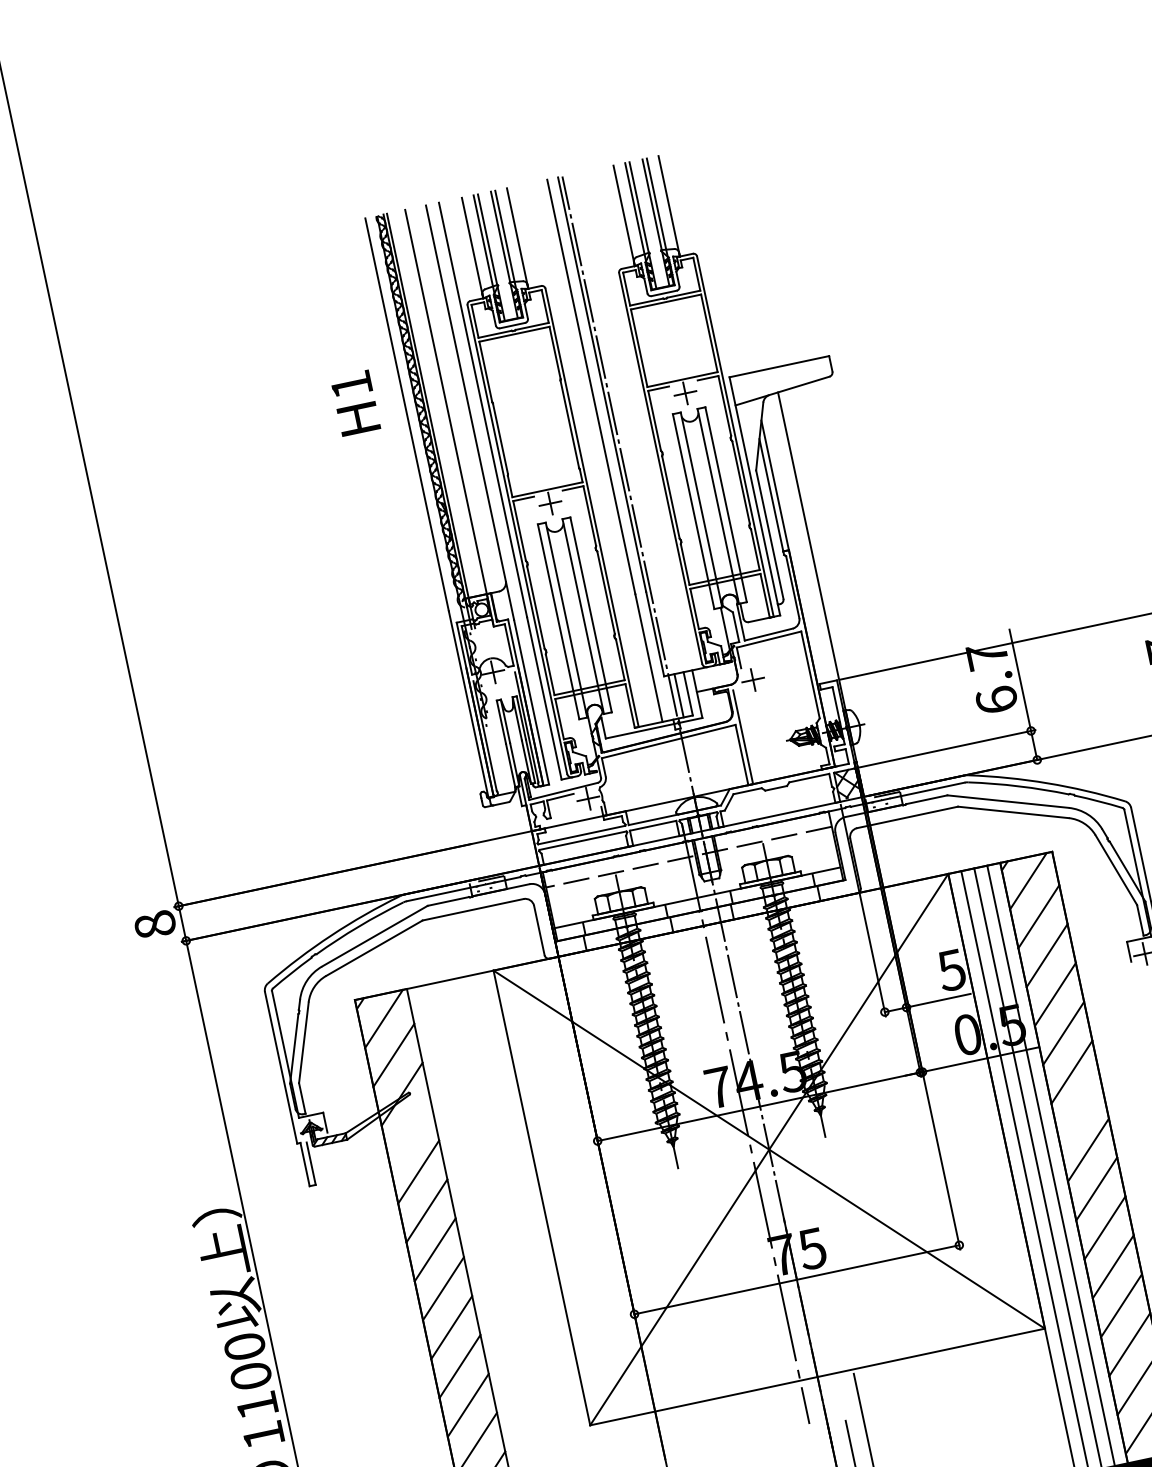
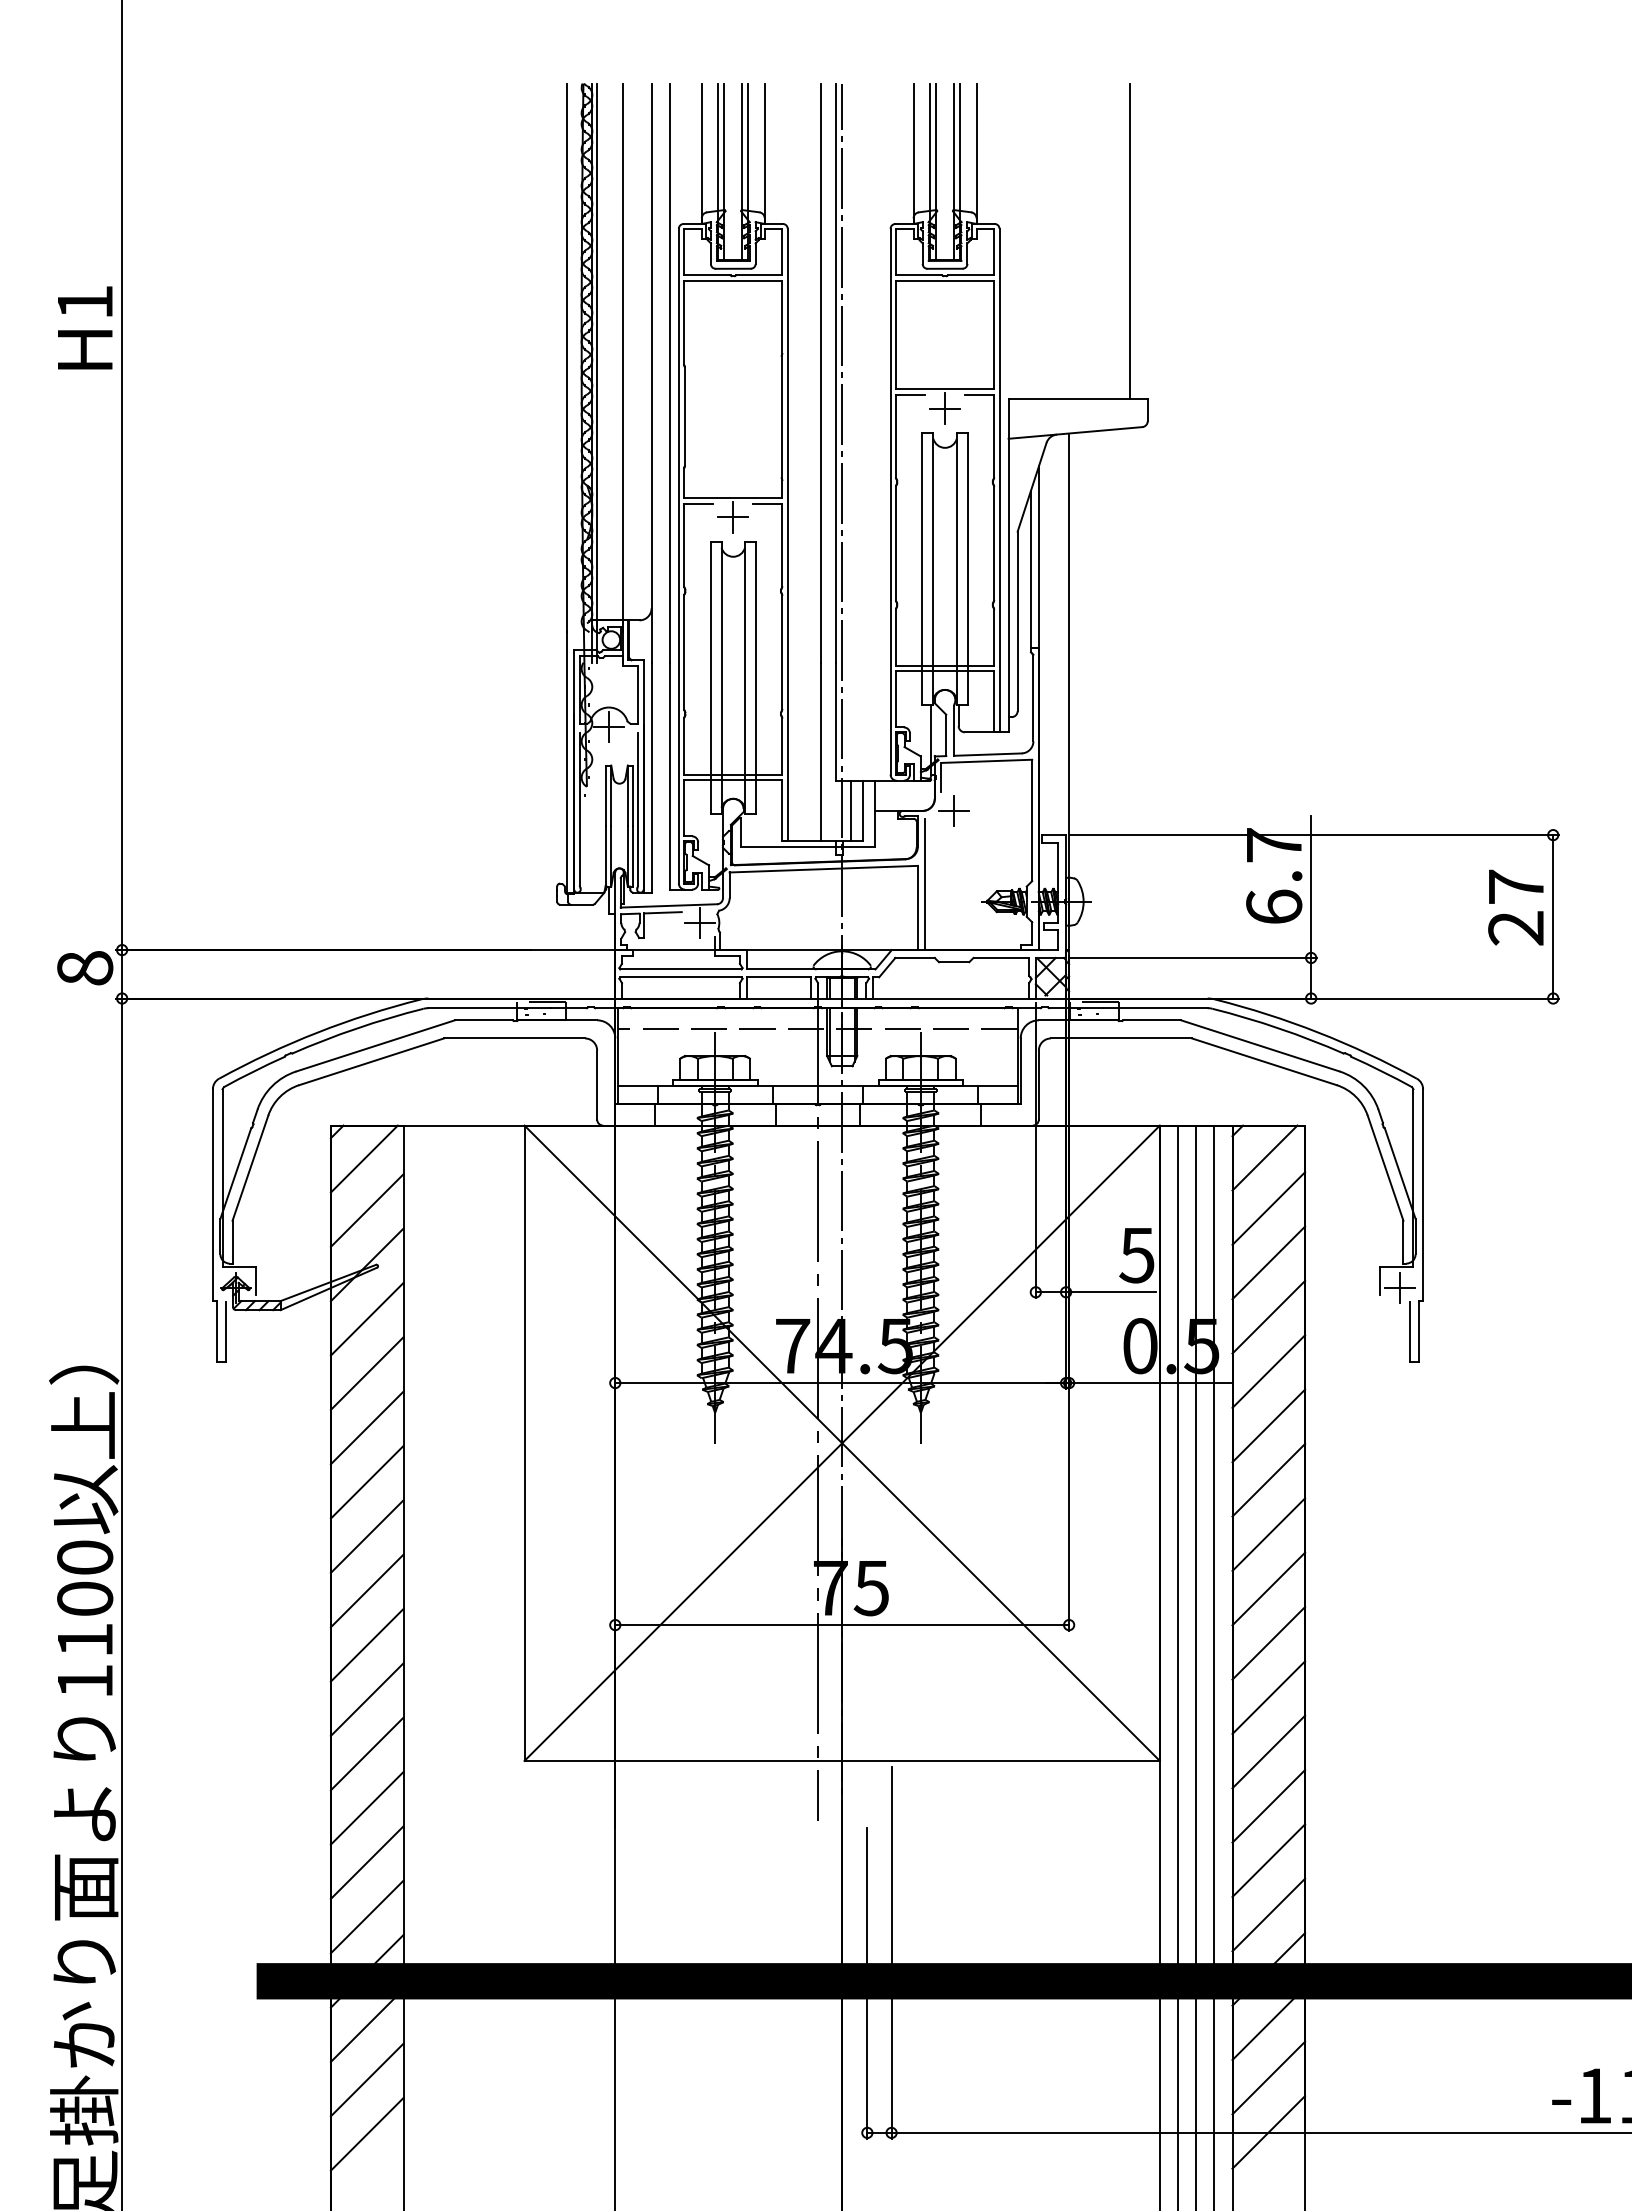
line: (792, 245) -> (1129, 241), added
text: (355, 402) -> (85, 327), moved
line: (1079, 1110) -> (1268, 1479), added
line: (409, 1132) -> (366, 1318), added

